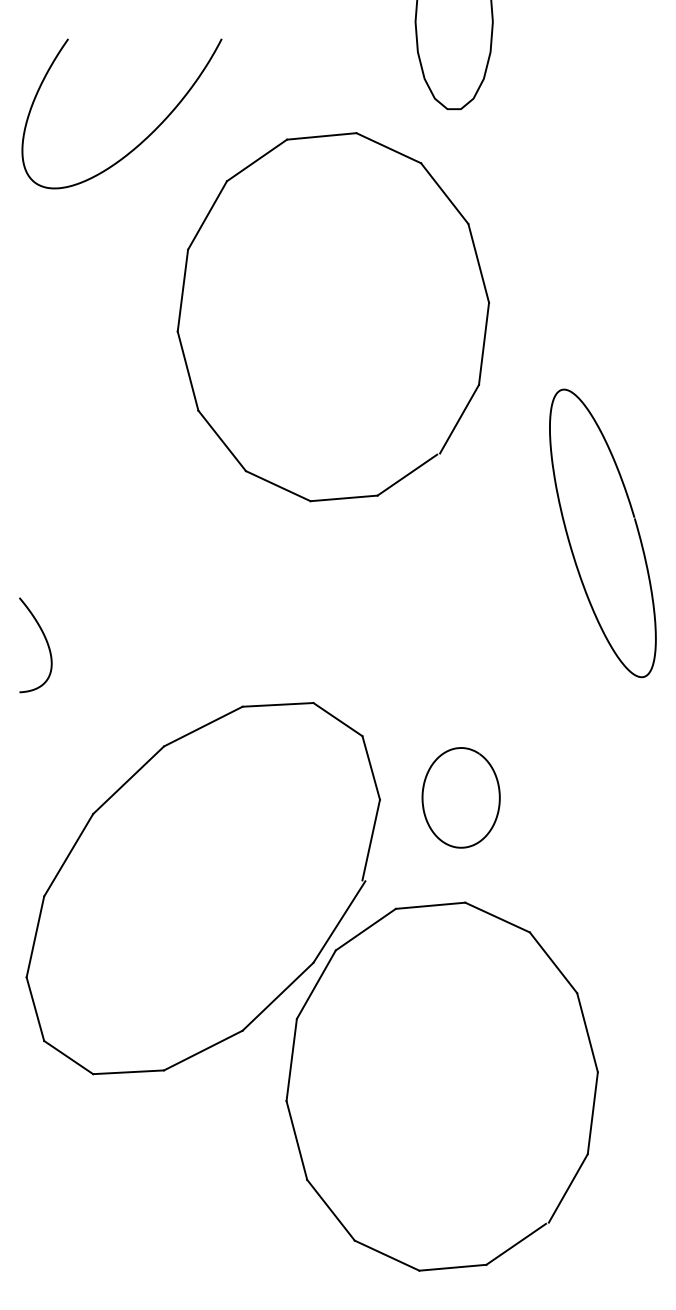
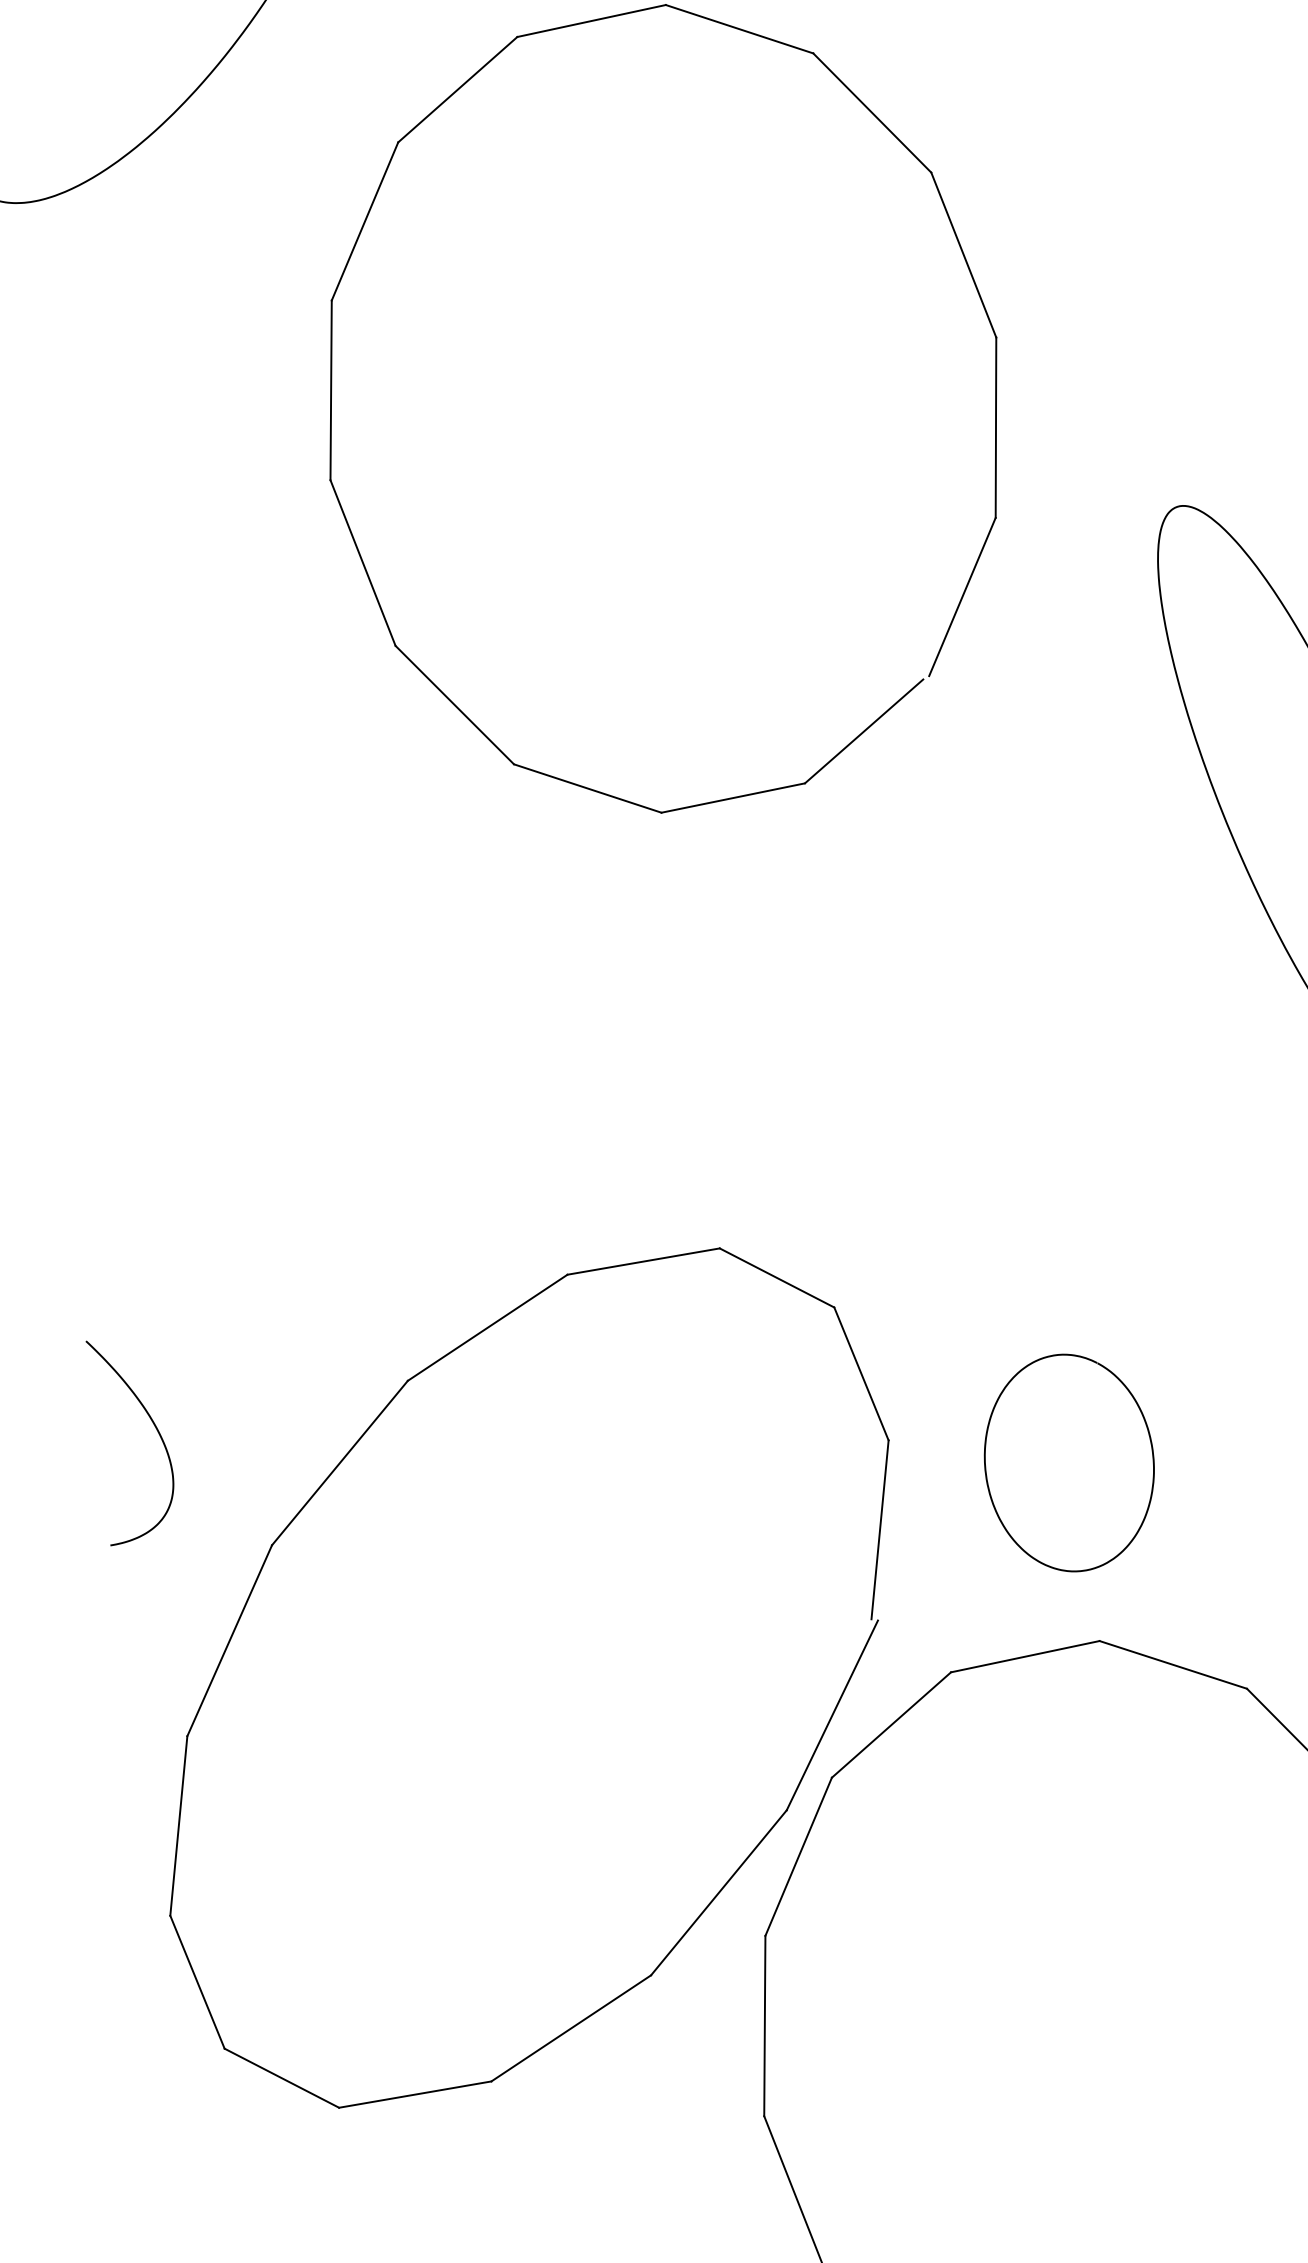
curve: (45, 640) -> (153, 1426), moved
curve: (423, 797) -> (987, 1471), moved

